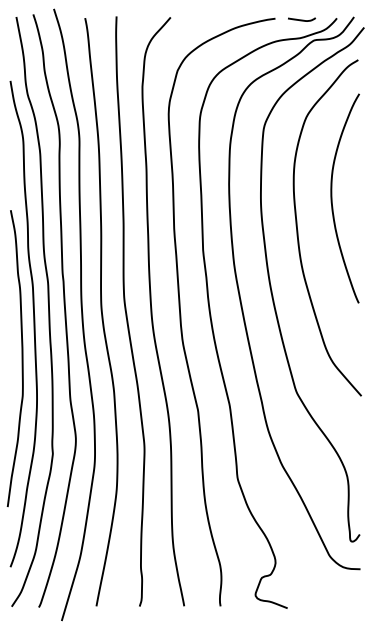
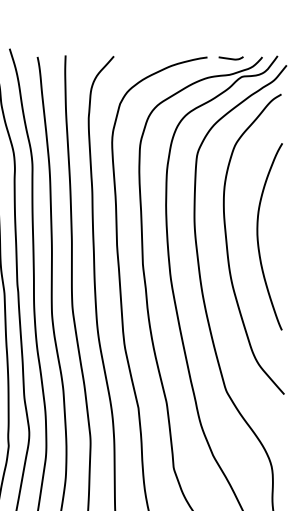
curve: (332, 198) -> (258, 236), moved

